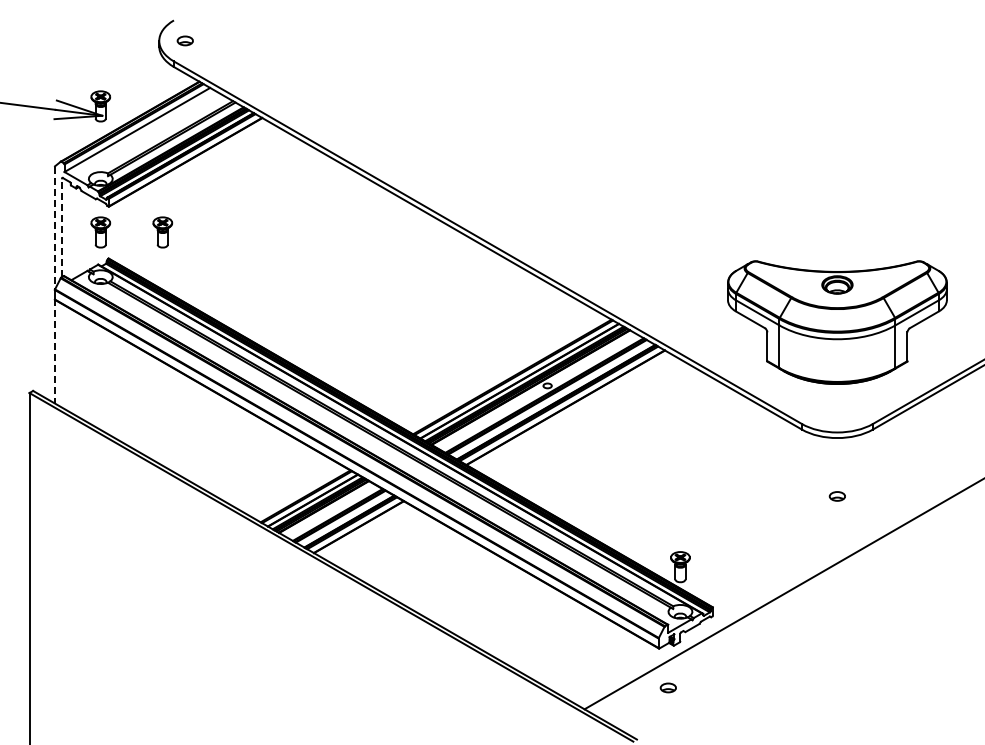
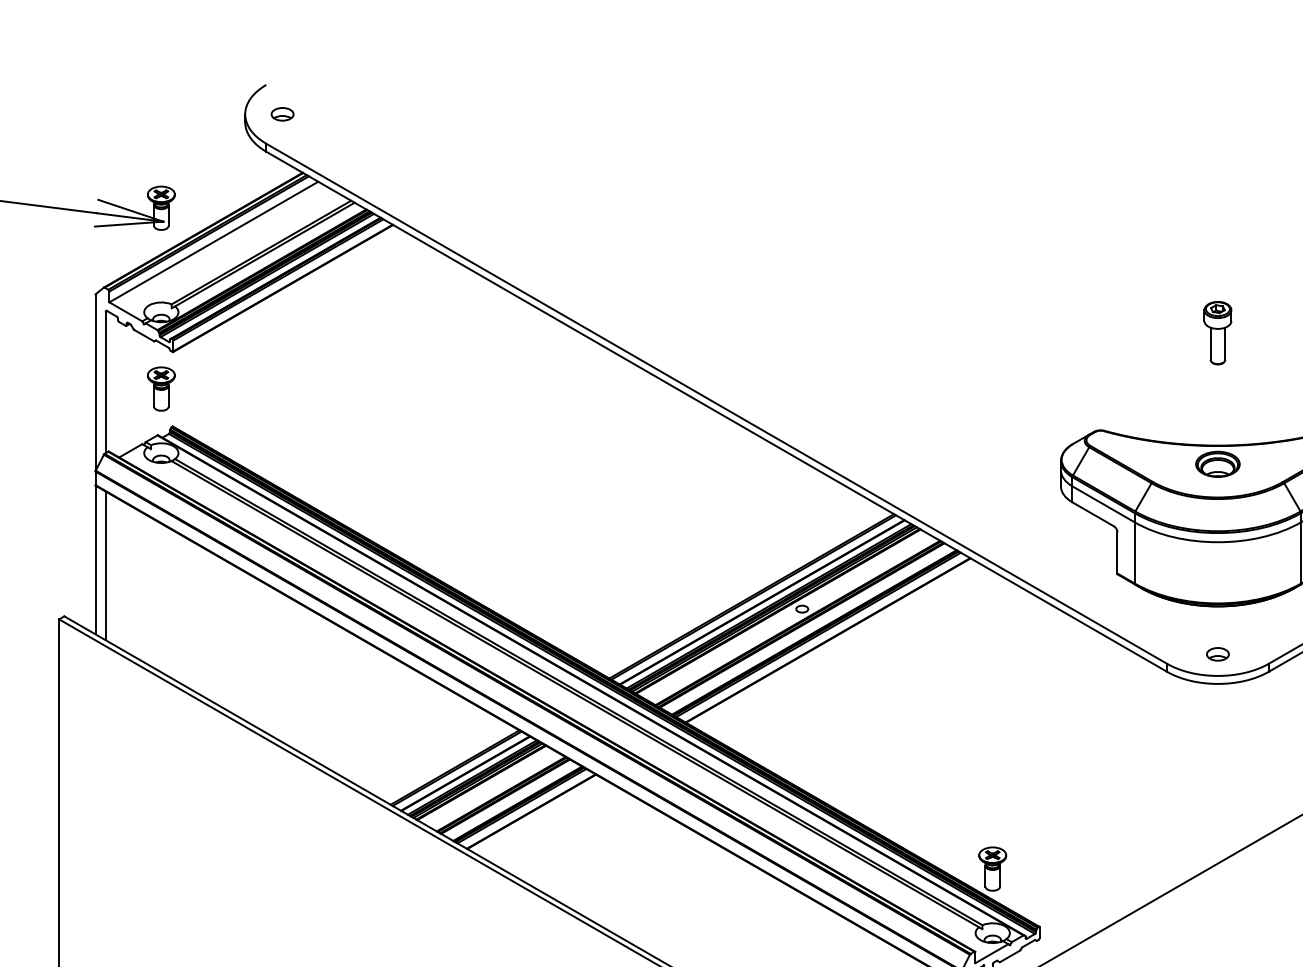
part: (837, 193) -> (1218, 333), added
line: (62, 227) -> (106, 381), dashed -> solid
line: (54, 228) -> (94, 383), dashed -> solid
part: (162, 232) -> (249, 389), removed
line: (54, 351) -> (94, 559), dashed -> solid
line: (62, 355) -> (106, 565), added
part: (836, 496) -> (1216, 654), moved

